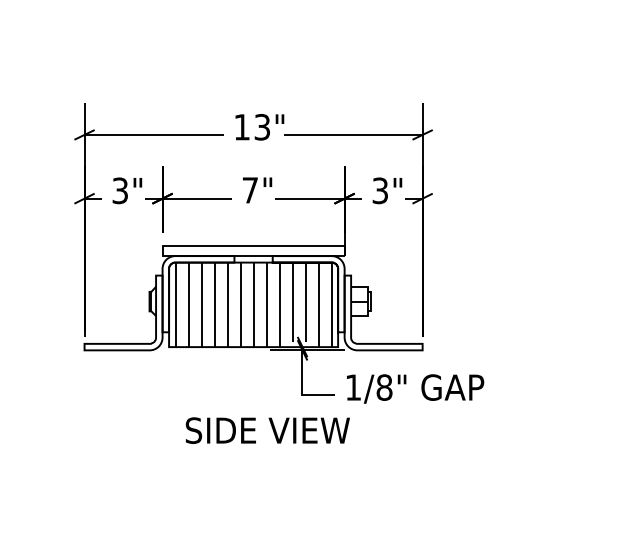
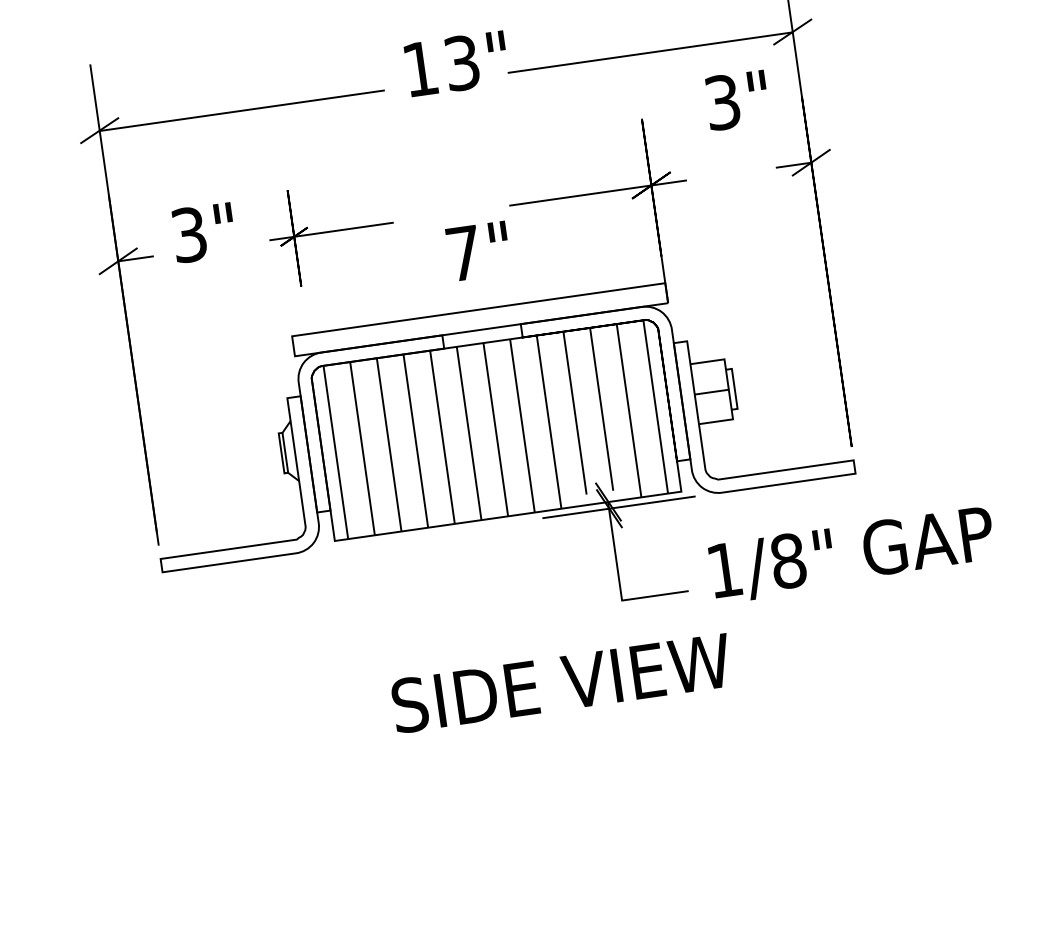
text: (257, 190) -> (478, 251), moved
text: (387, 190) -> (737, 99), moved
part: (188, 199) -> (331, 232), size x0.7

